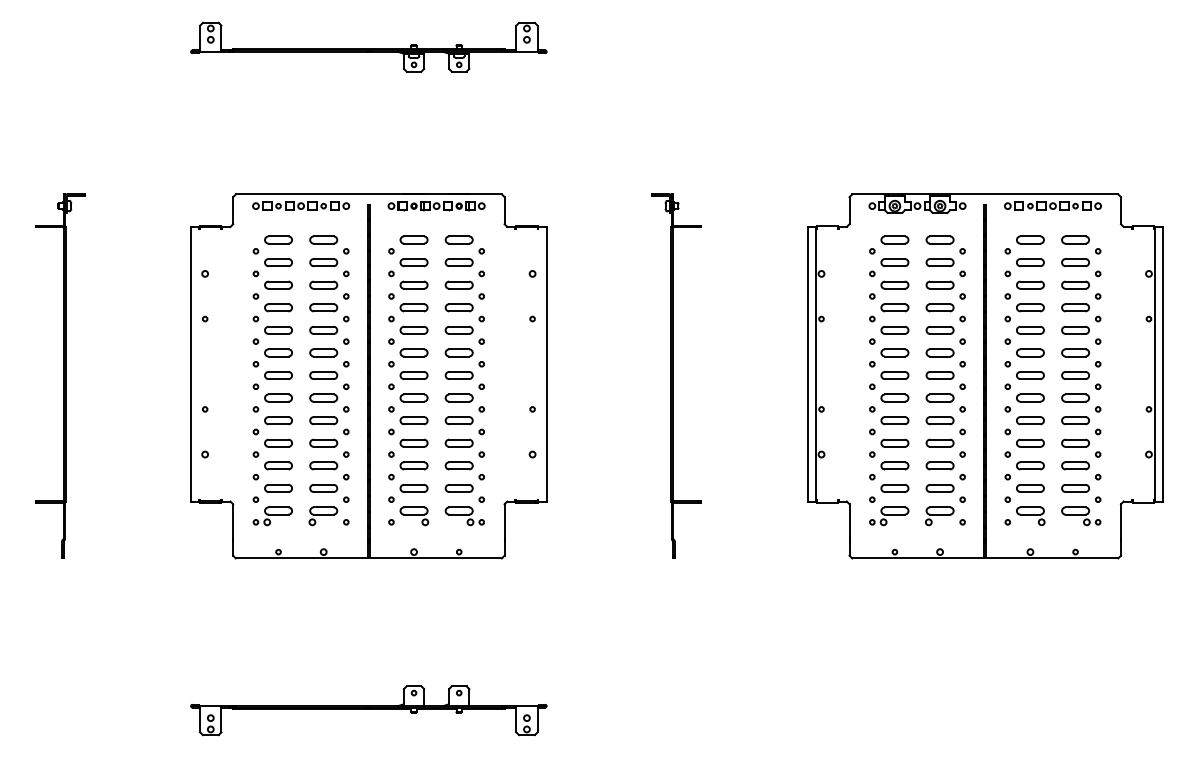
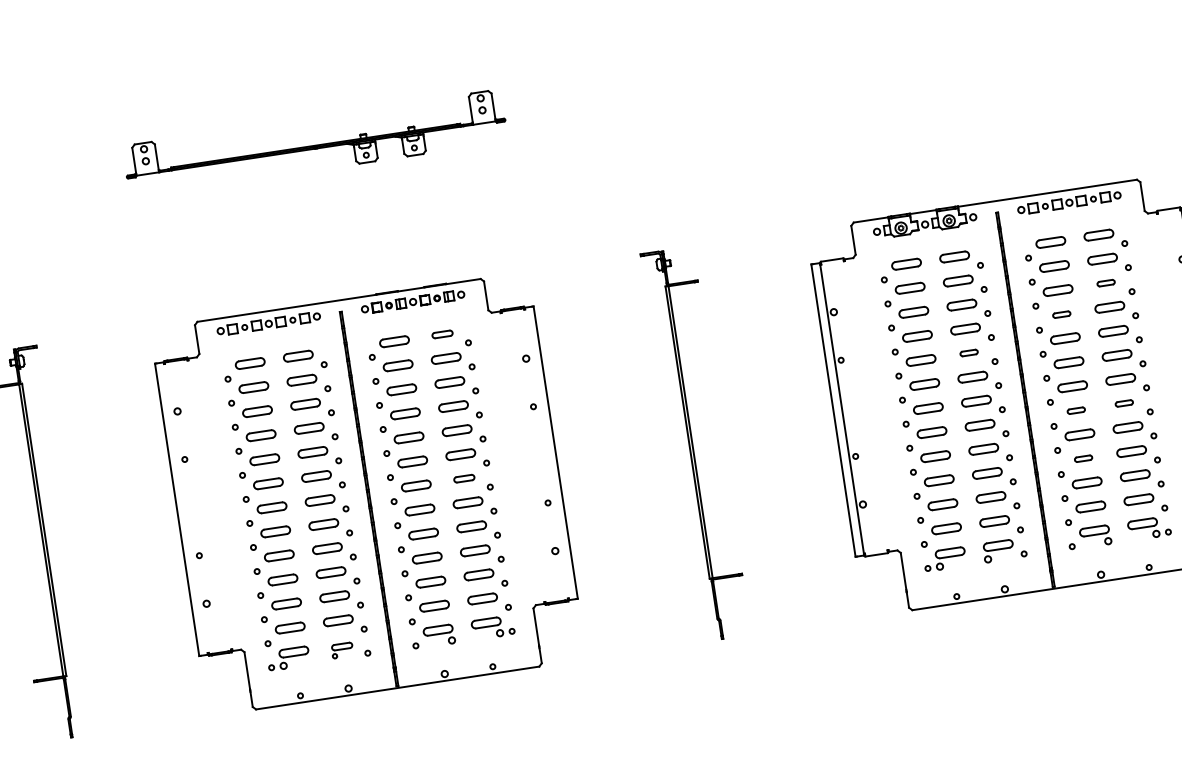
part: (458, 239) -> (441, 333), size x0.7
part: (1075, 284) -> (1105, 282), size x0.6
part: (1030, 307) -> (1061, 314), size x0.6
part: (939, 329) -> (968, 352), size x0.6
part: (458, 375) -> (463, 478), size x0.7
part: (1030, 397) -> (1076, 410), size x0.6
part: (1075, 397) -> (1124, 402), size x0.6
part: (1030, 442) -> (1083, 458), size x0.6
part: (323, 516) -> (342, 650), size x0.7

